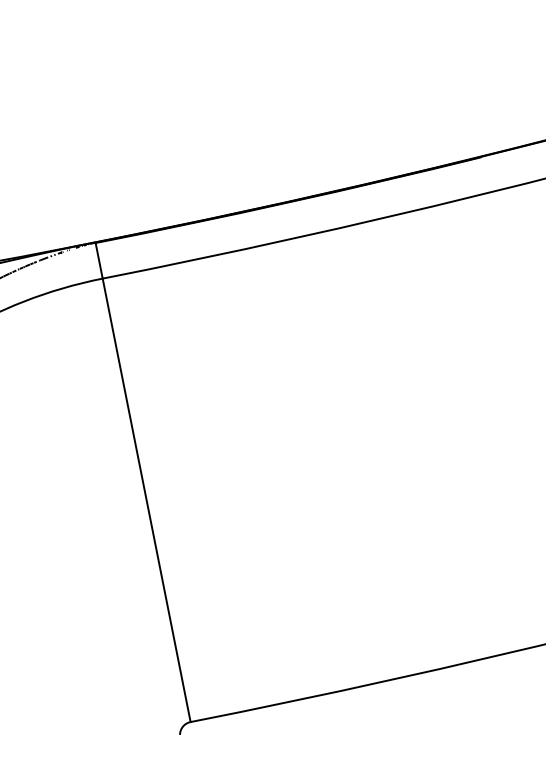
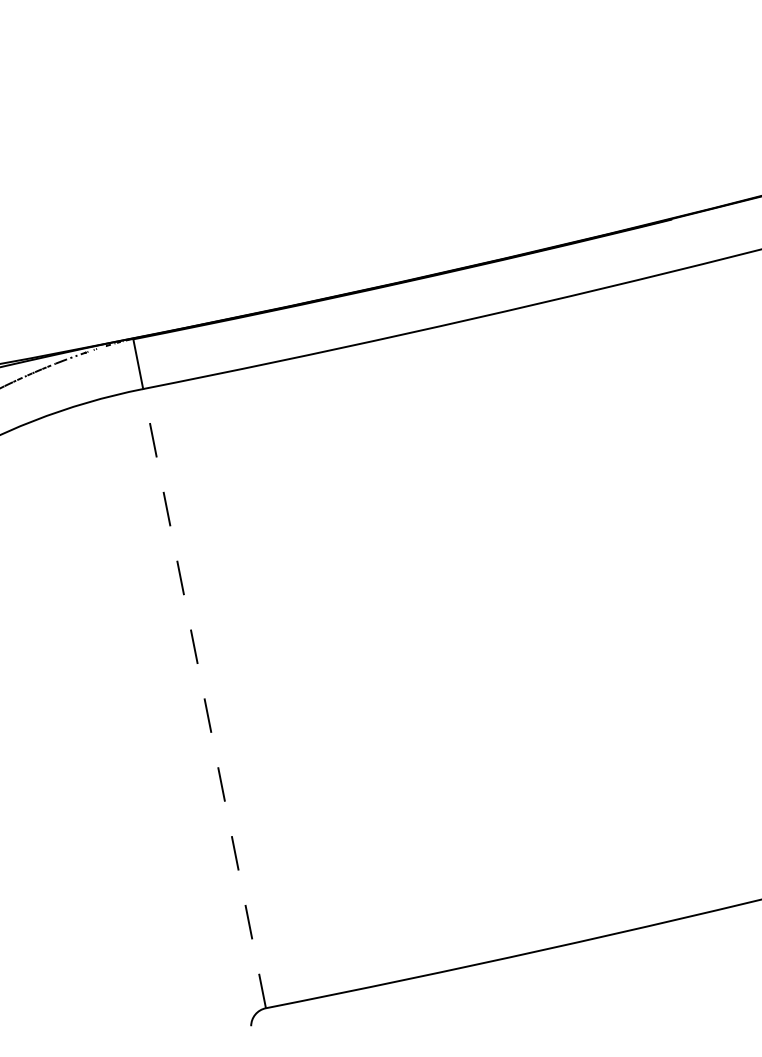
line: (146, 499) -> (204, 697), solid -> dashed

